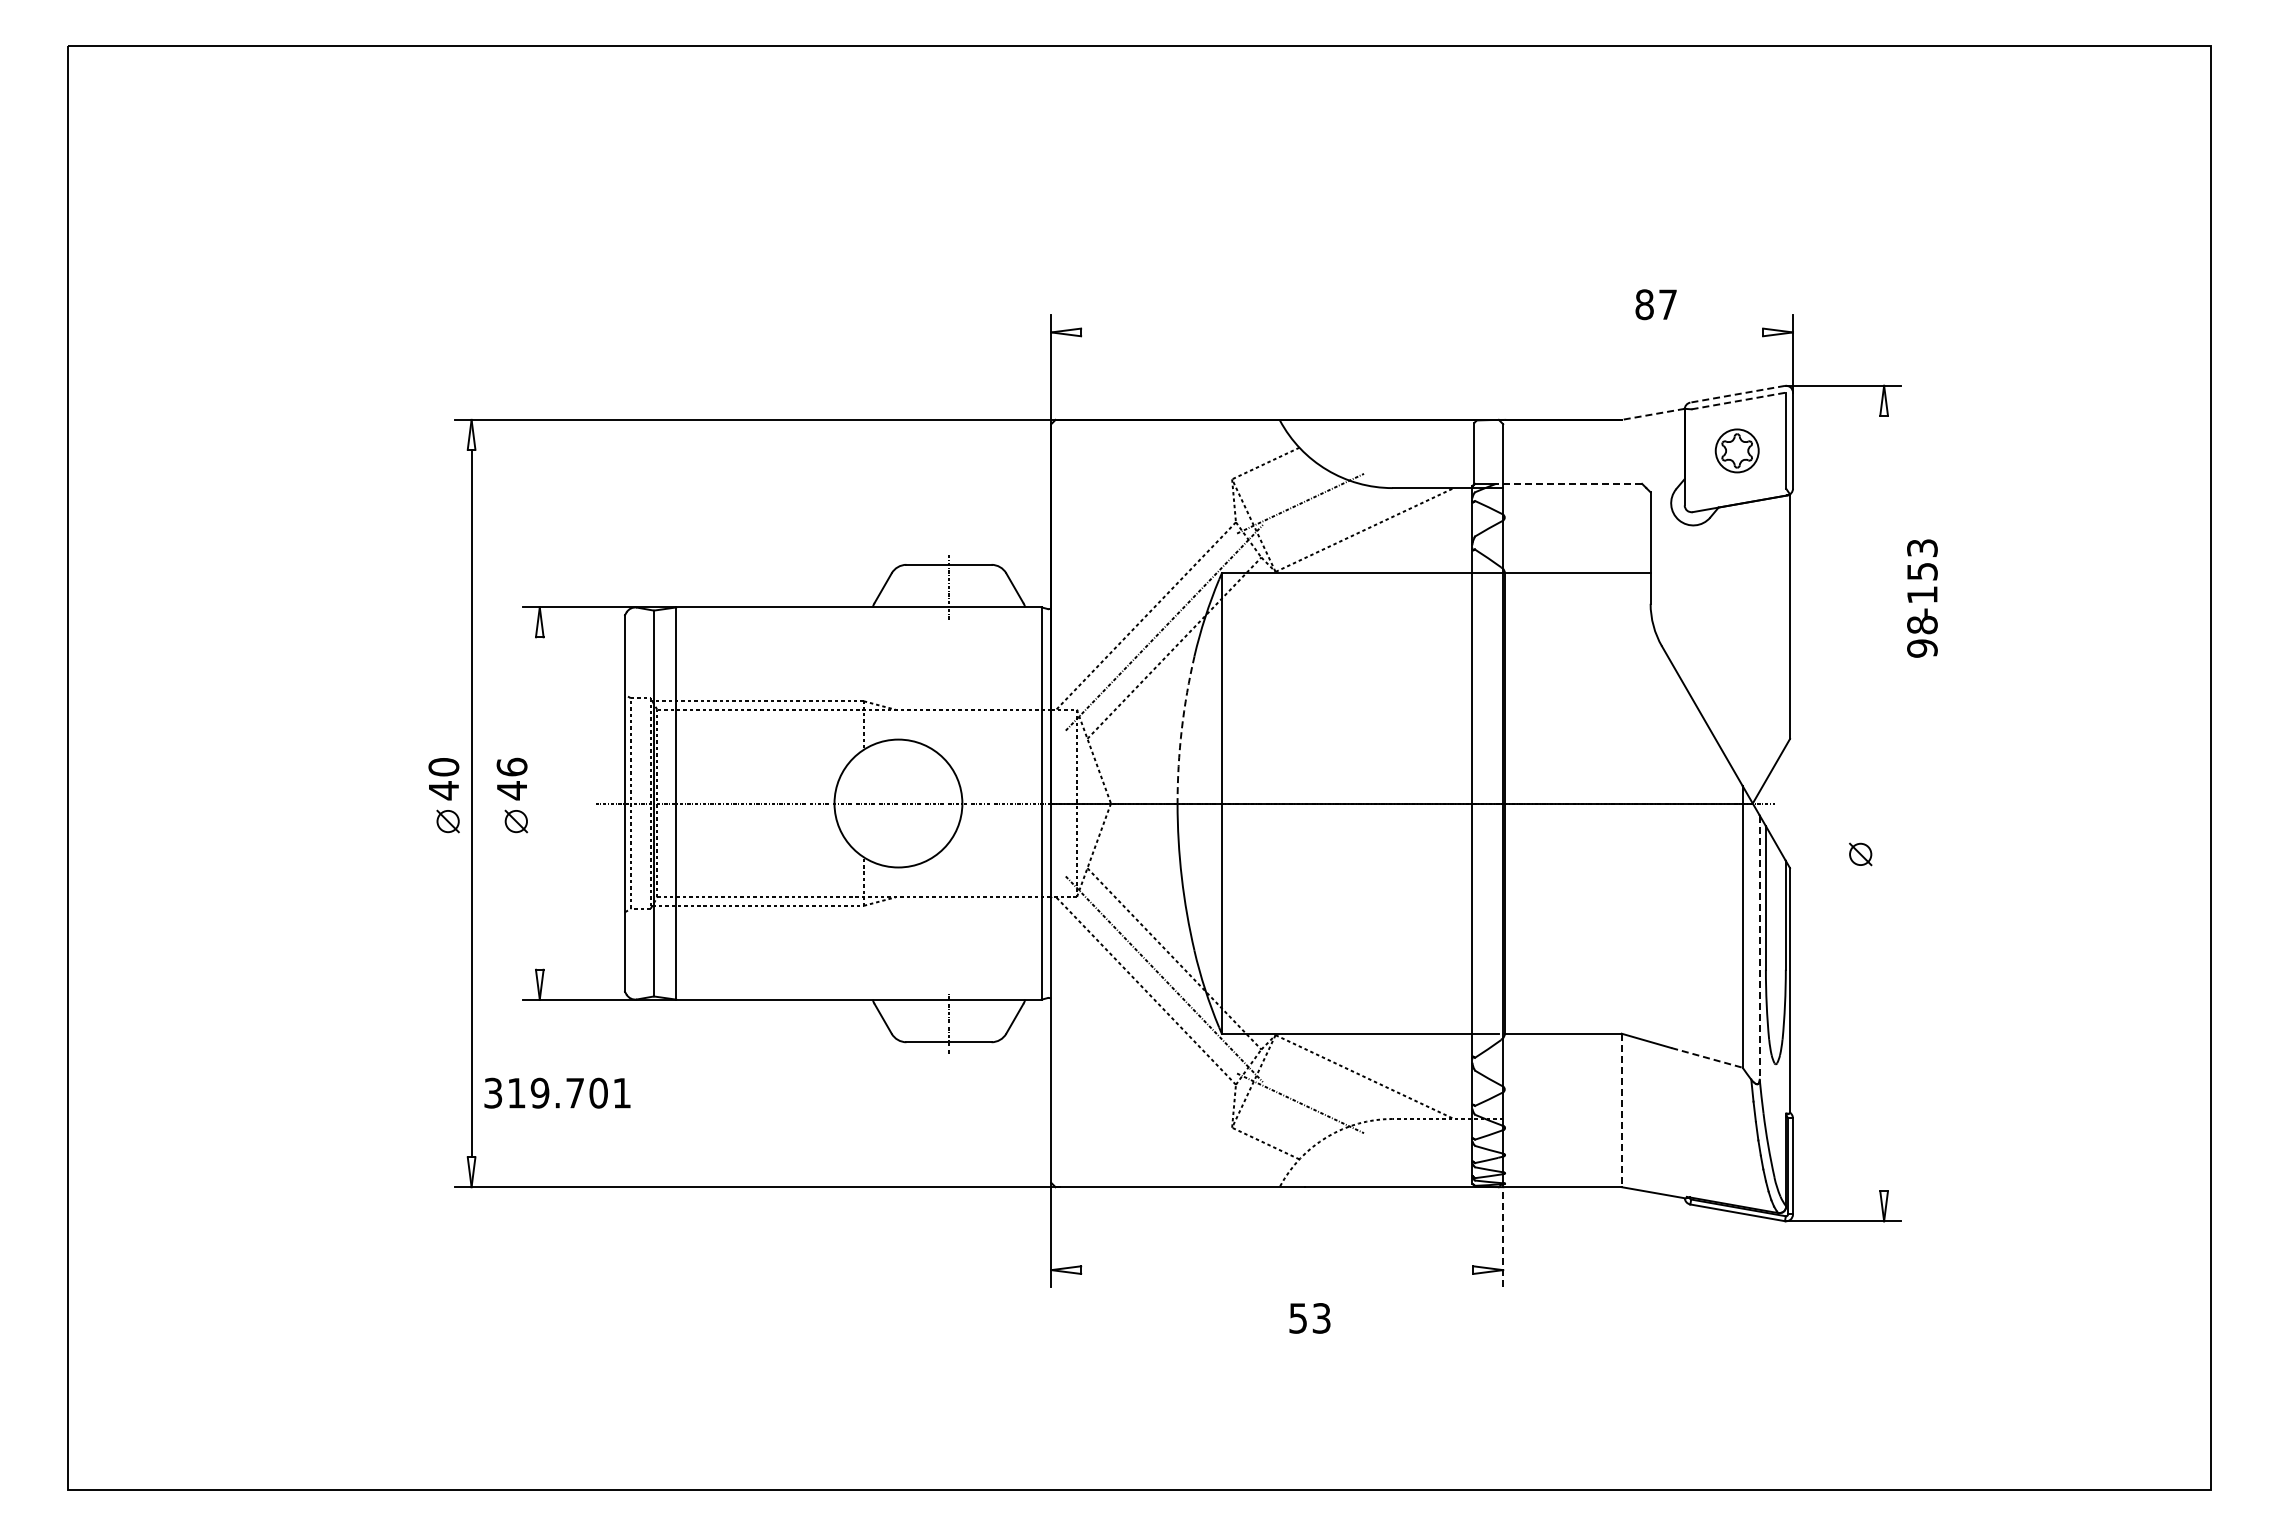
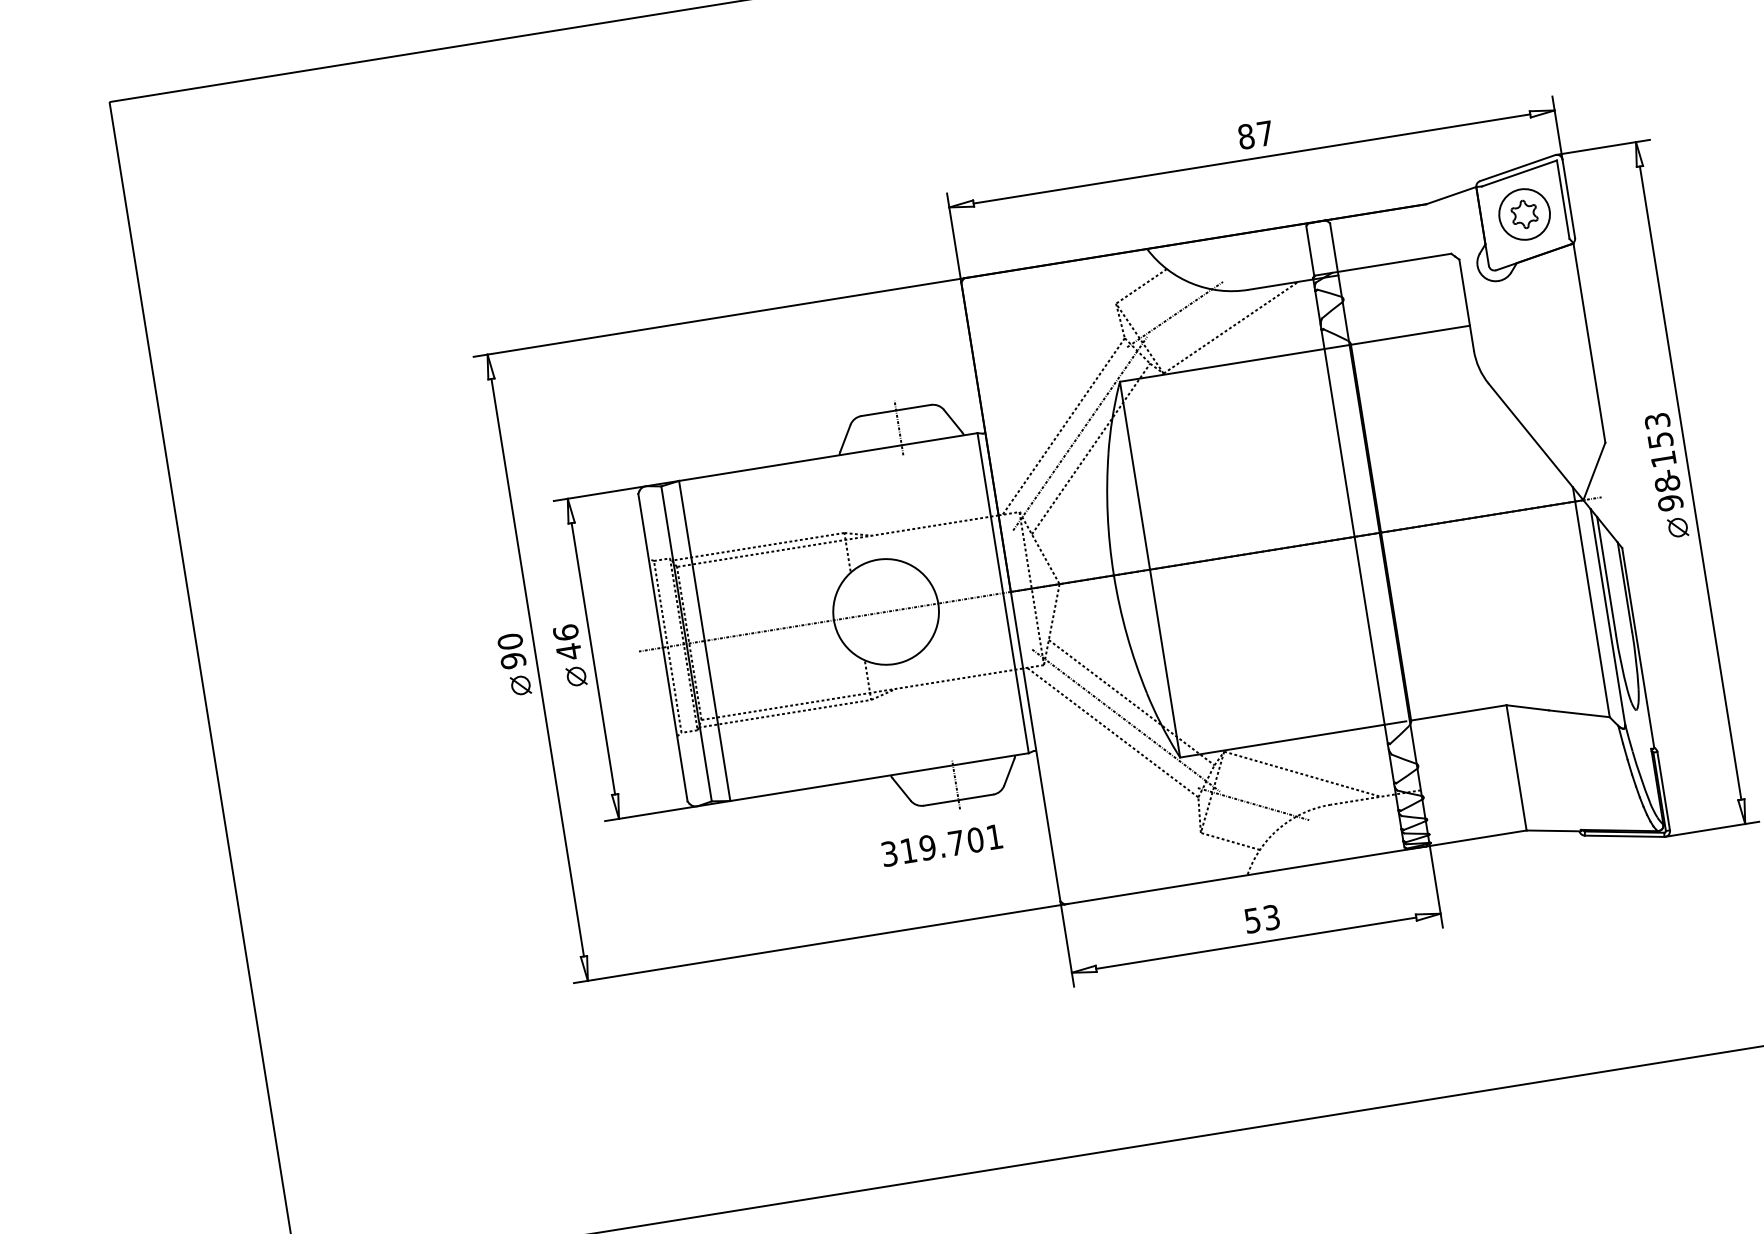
text: (1655, 304) -> (1255, 135), moved
line: (1422, 332) -> (1252, 158), added
line: (1737, 394) -> (1517, 168), dashed -> solid
line: (1739, 400) -> (1519, 173), dashed -> solid
line: (1652, 414) -> (1450, 195), dashed -> solid
circle: (1736, 450) -> (1523, 214), size x1.43
line: (1569, 483) -> (1391, 262), dashed -> solid
text: (1922, 598) -> (1664, 462), moved
arc: (1181, 729) -> (1107, 514), dashed -> solid
text: (443, 790) -> (513, 660), 40 -> 90
line: (539, 803) -> (593, 658), added
line: (1884, 803) -> (1690, 482), added
line: (1759, 948) -> (1607, 617), dashed -> solid
line: (1707, 1057) -> (1579, 713), dashed -> solid
text: (557, 1092) -> (941, 844), moved
line: (1621, 1110) -> (1516, 767), dashed -> solid
line: (1503, 1234) -> (1436, 884), dashed -> solid
line: (1277, 1270) -> (1256, 943), added
text: (1309, 1318) -> (1261, 919), moved

